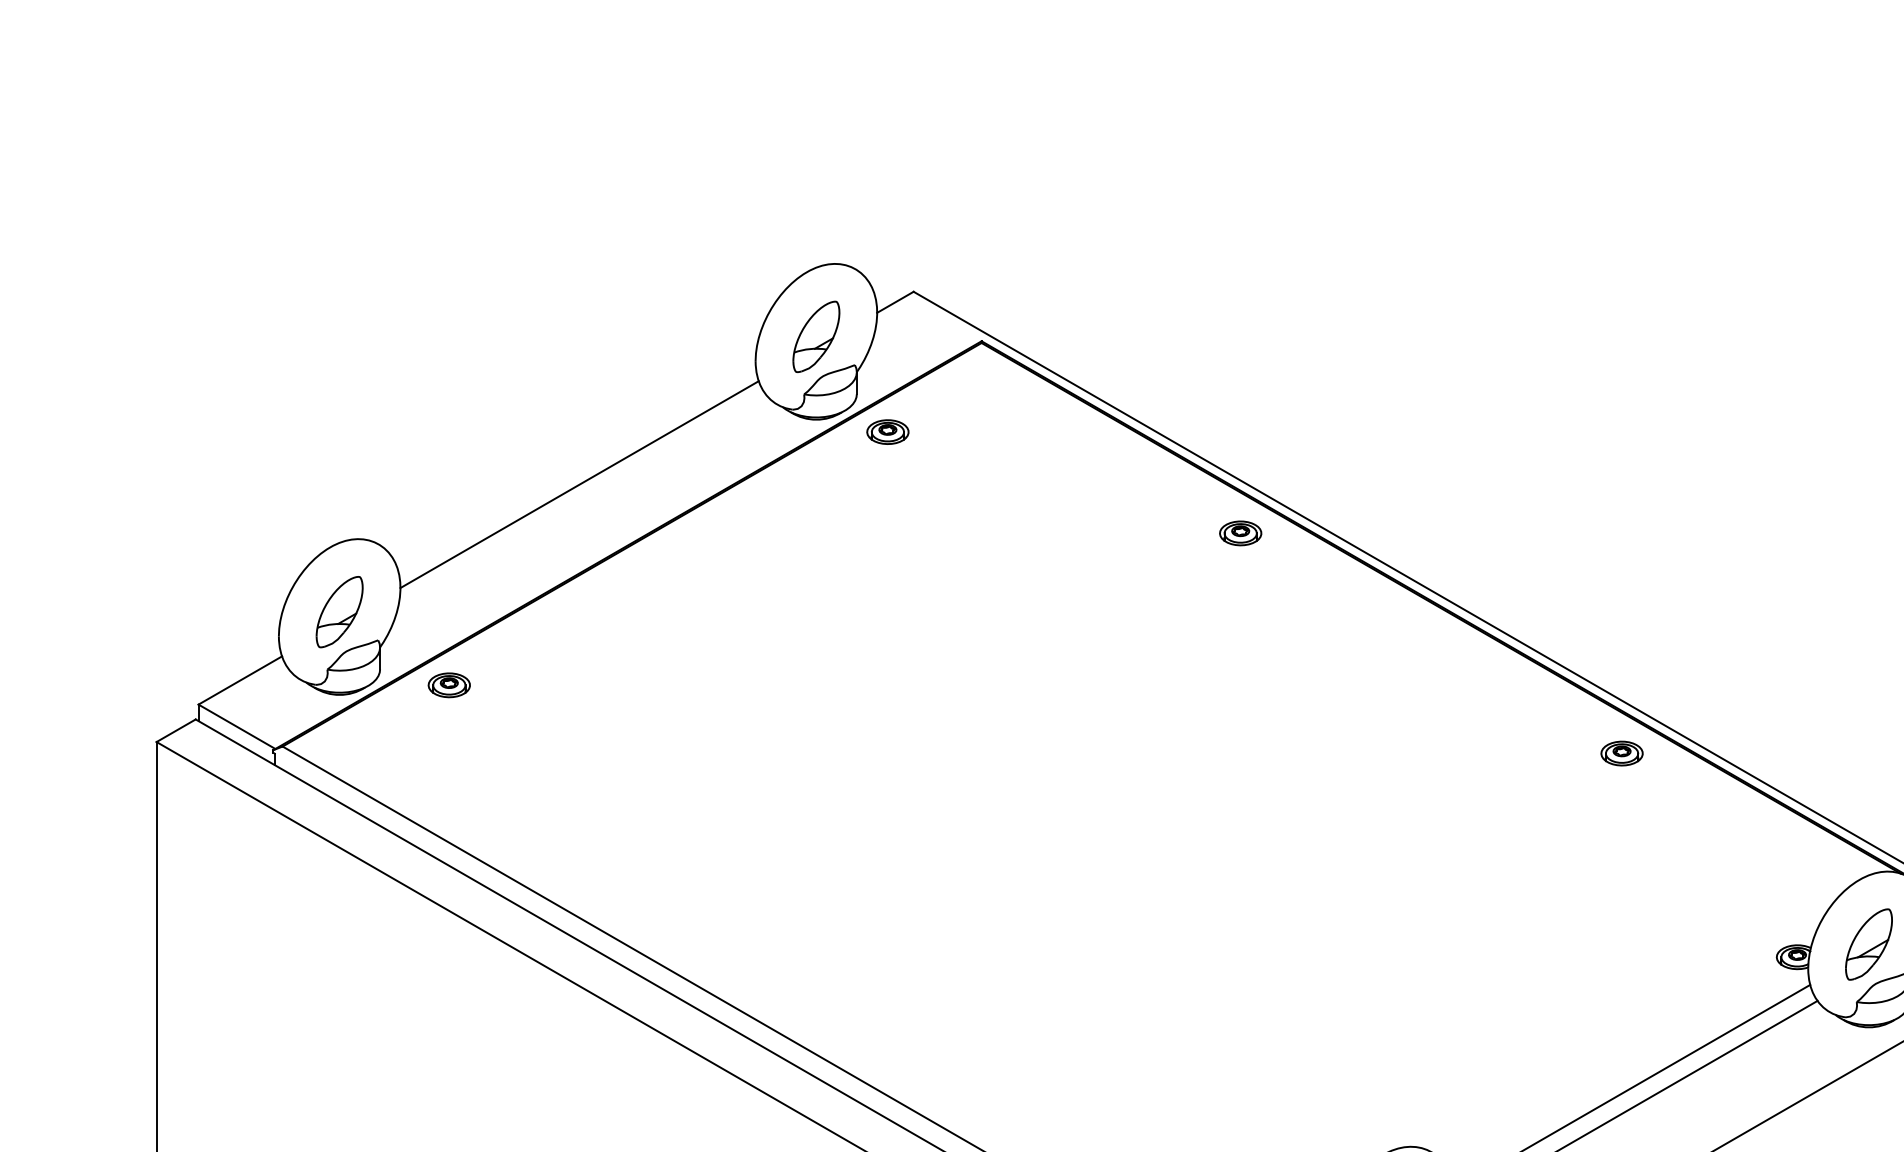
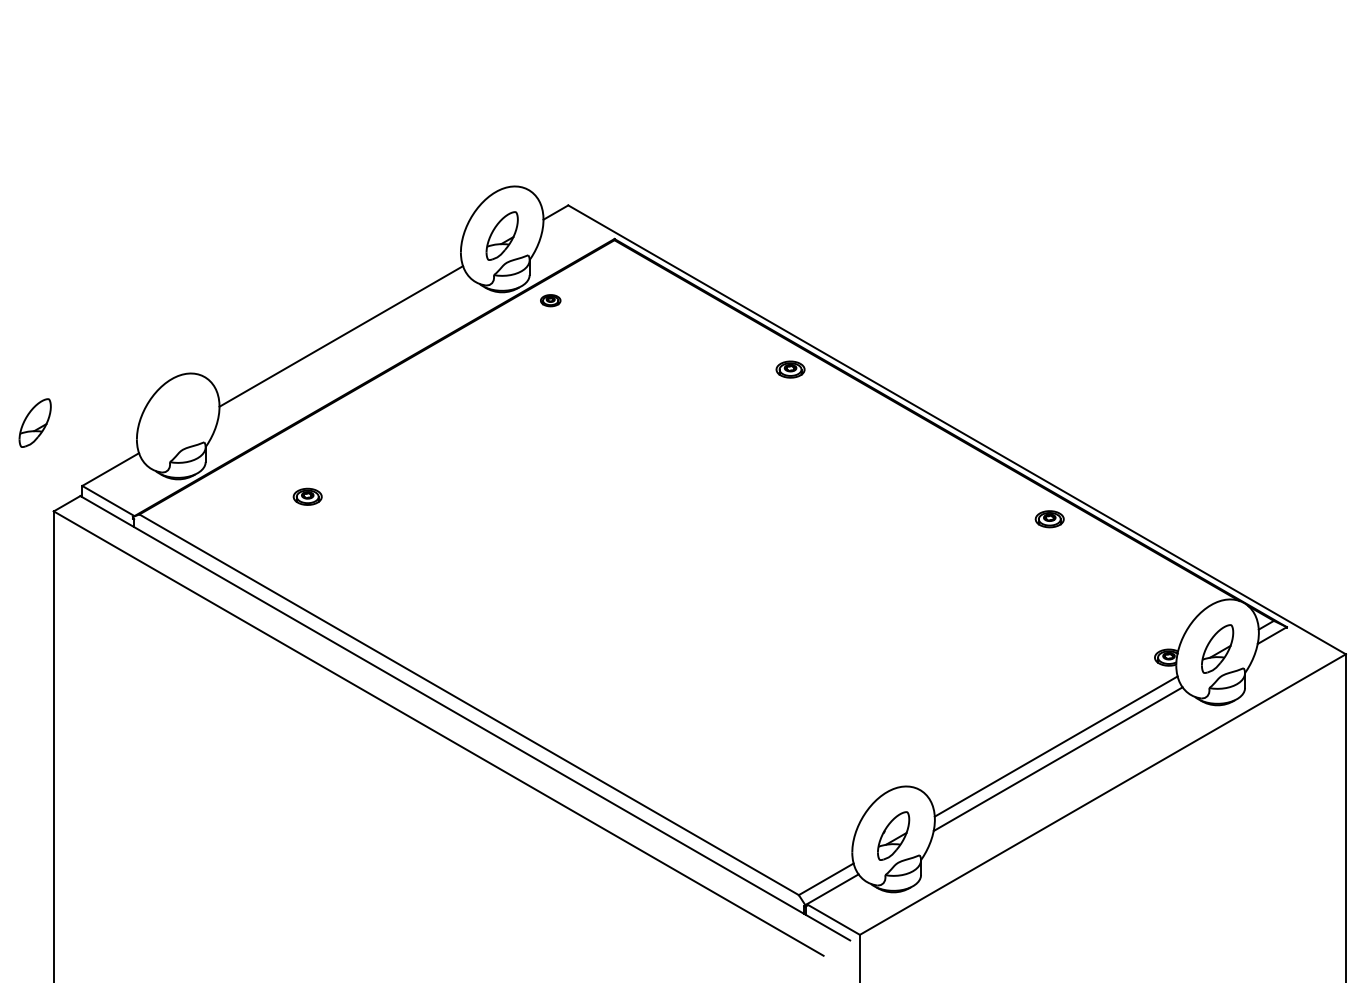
part: (887, 431) -> (550, 300), size x0.7
part: (338, 611) -> (34, 422), moved
part: (448, 684) -> (307, 496), moved

